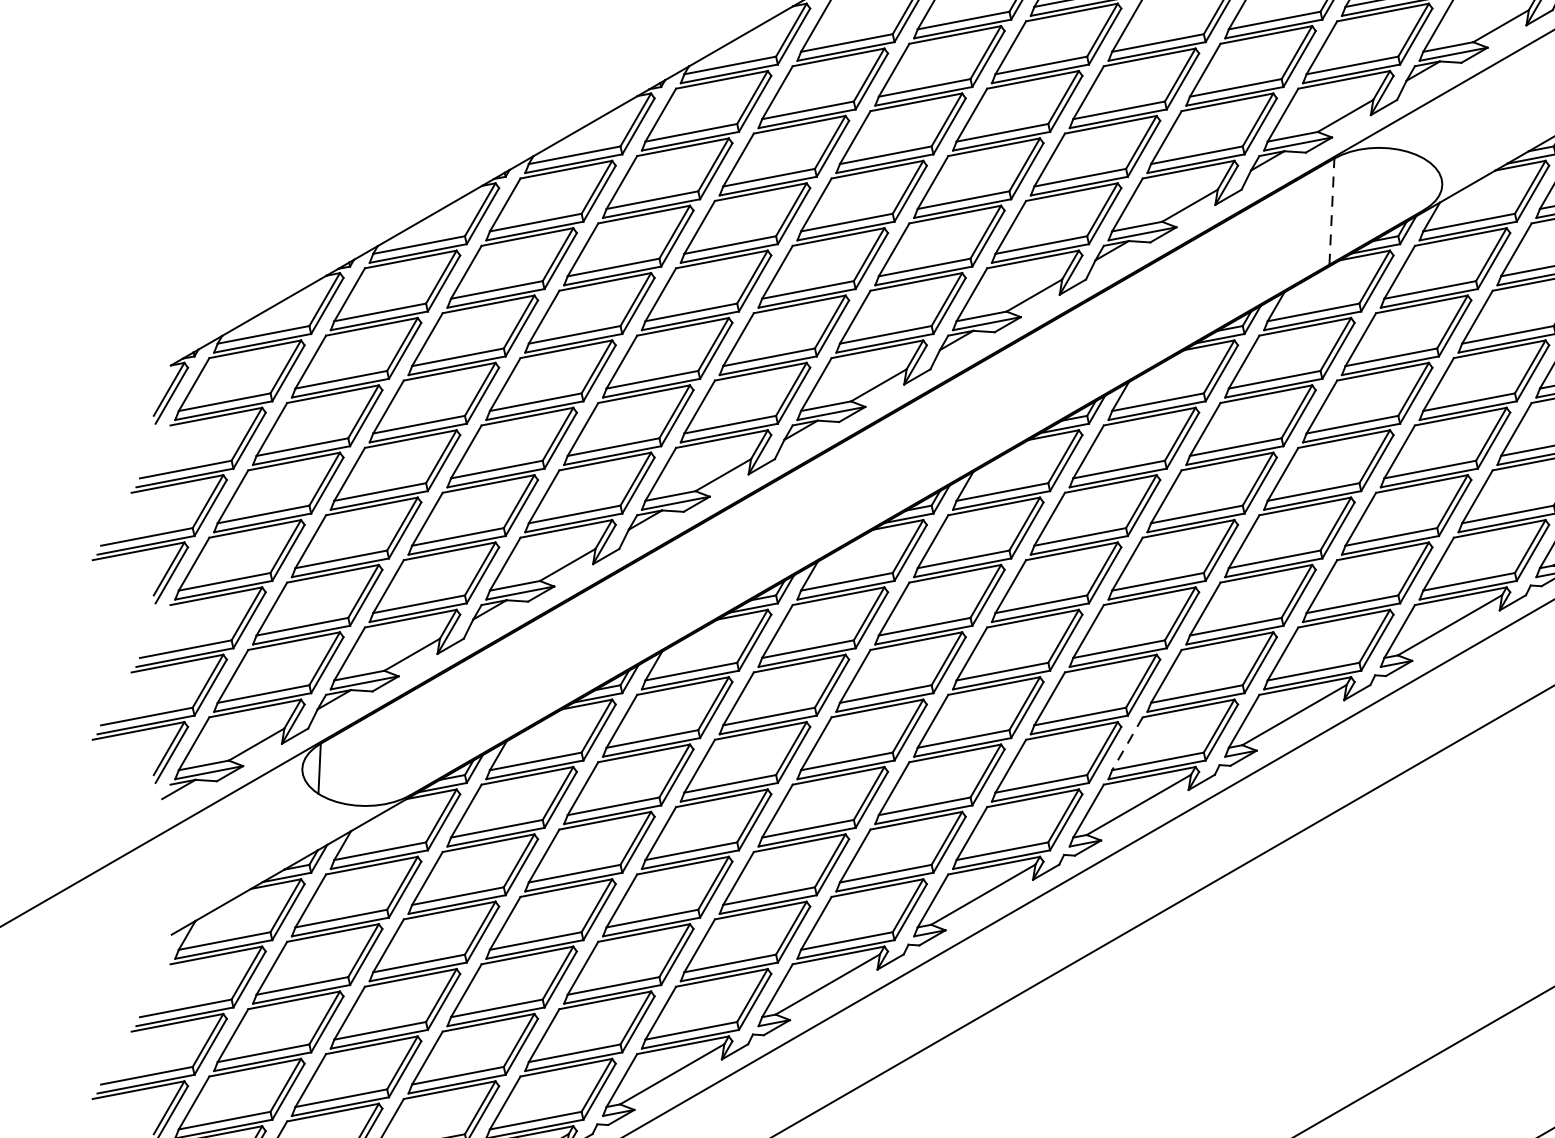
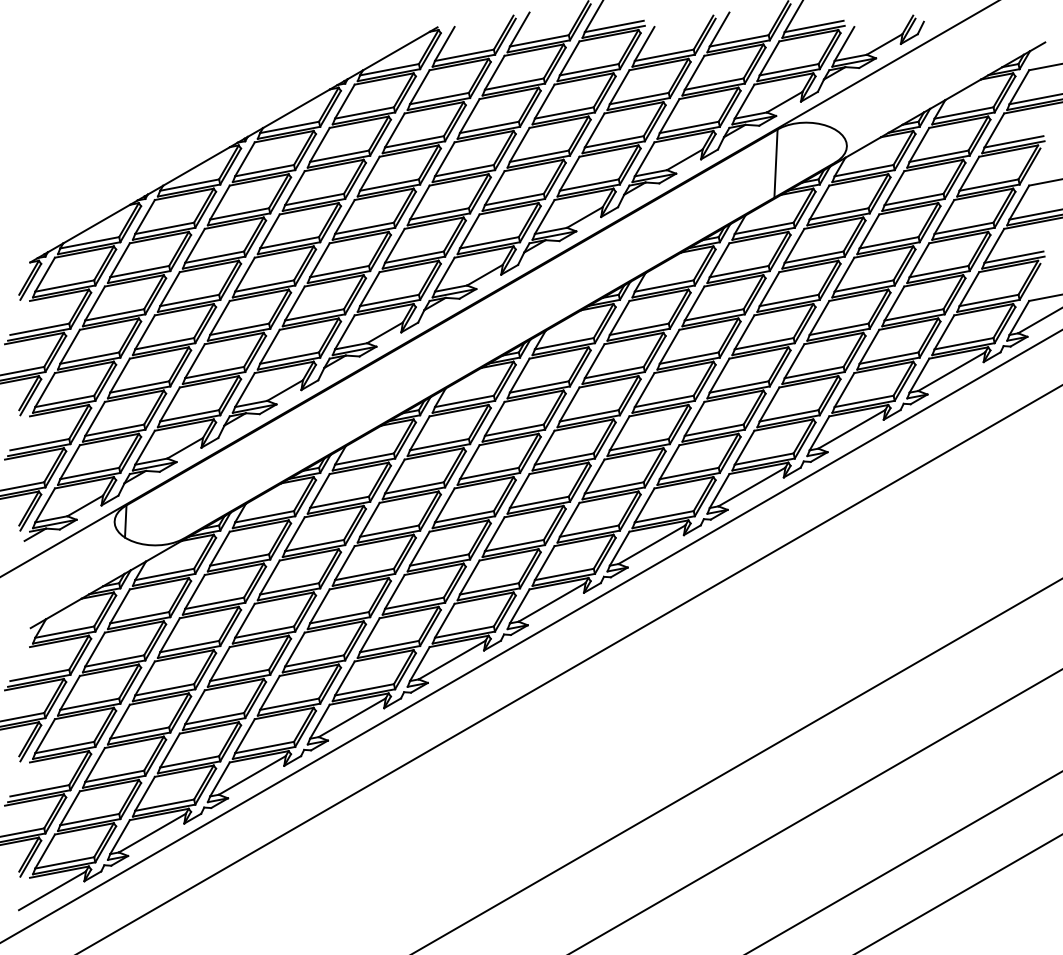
line: (1332, 211) -> (776, 163), dashed -> solid
line: (1127, 743) -> (644, 505), dashed -> solid

